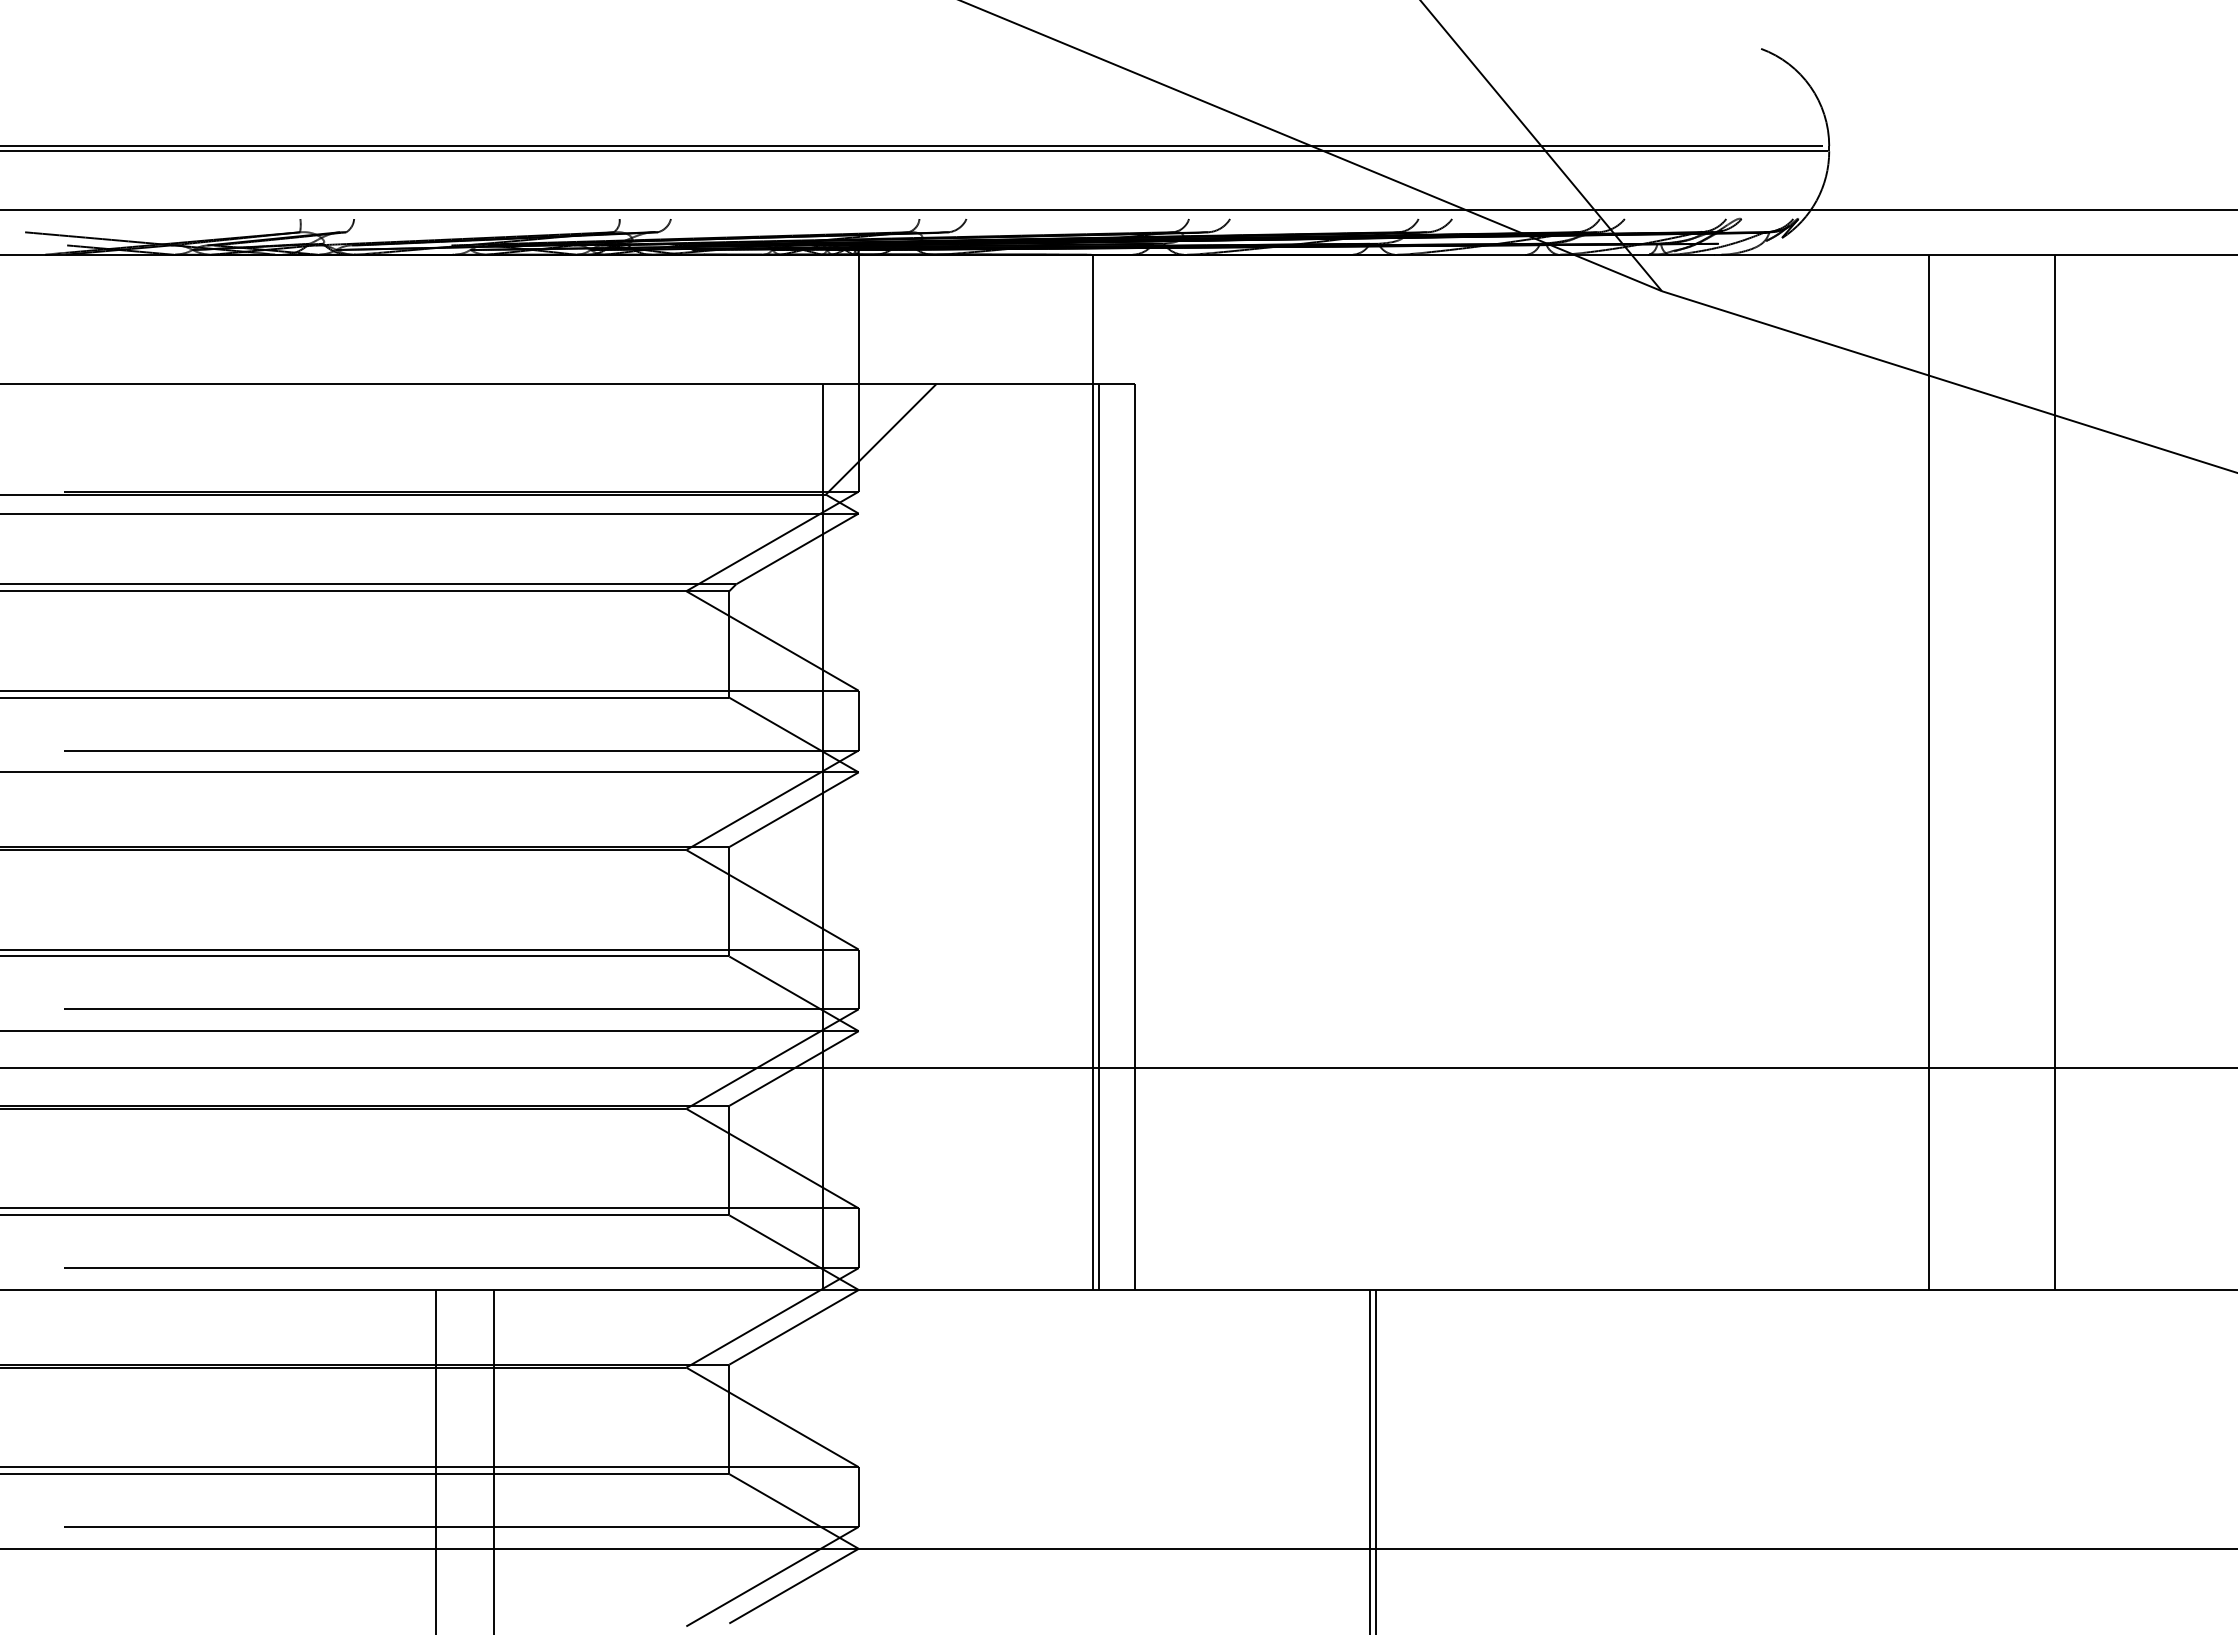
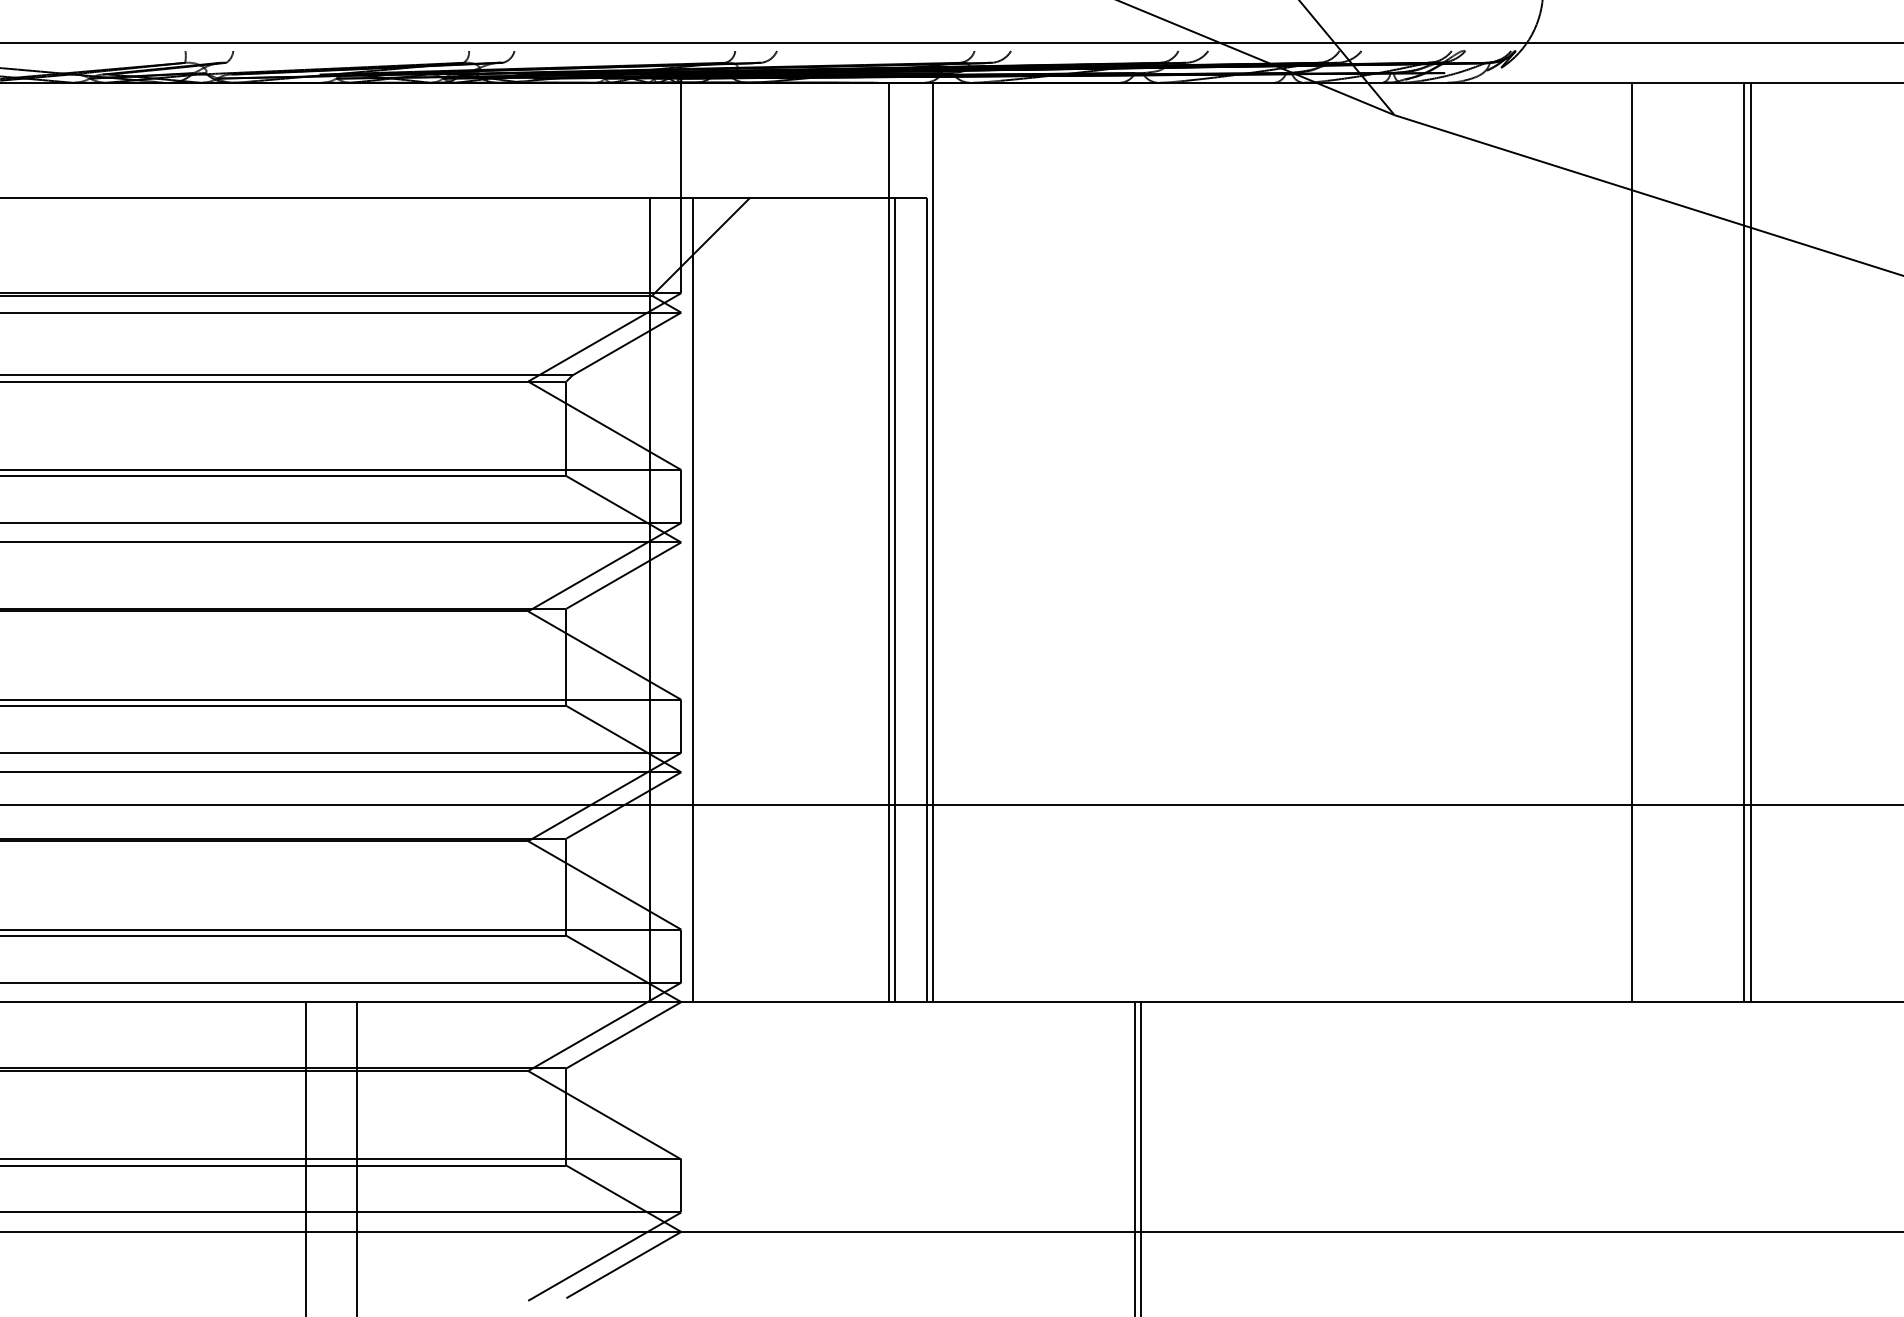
line: (1142, 772) -> (933, 542), added
line: (2063, 772) -> (1751, 542), added
line: (871, 837) -> (692, 600), added

